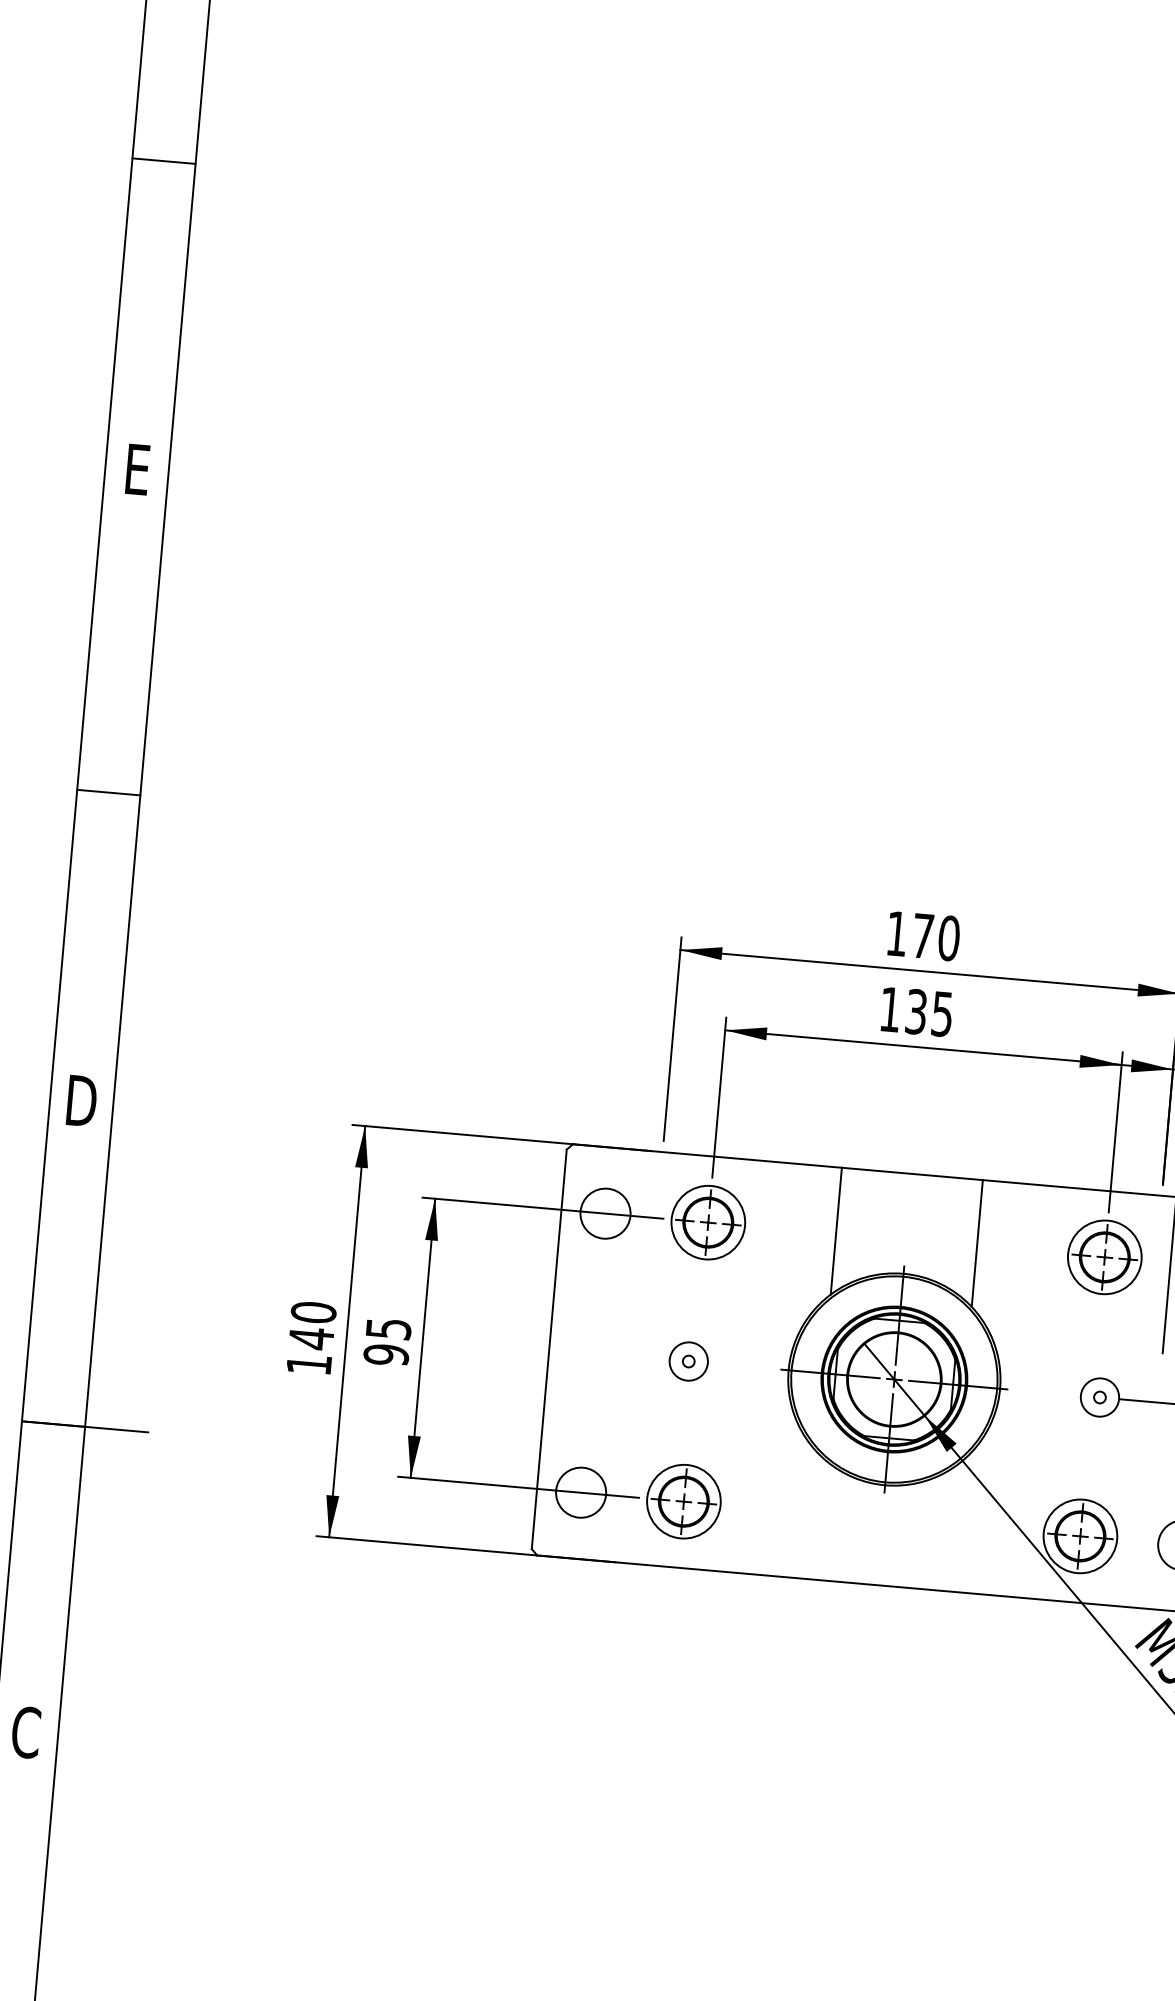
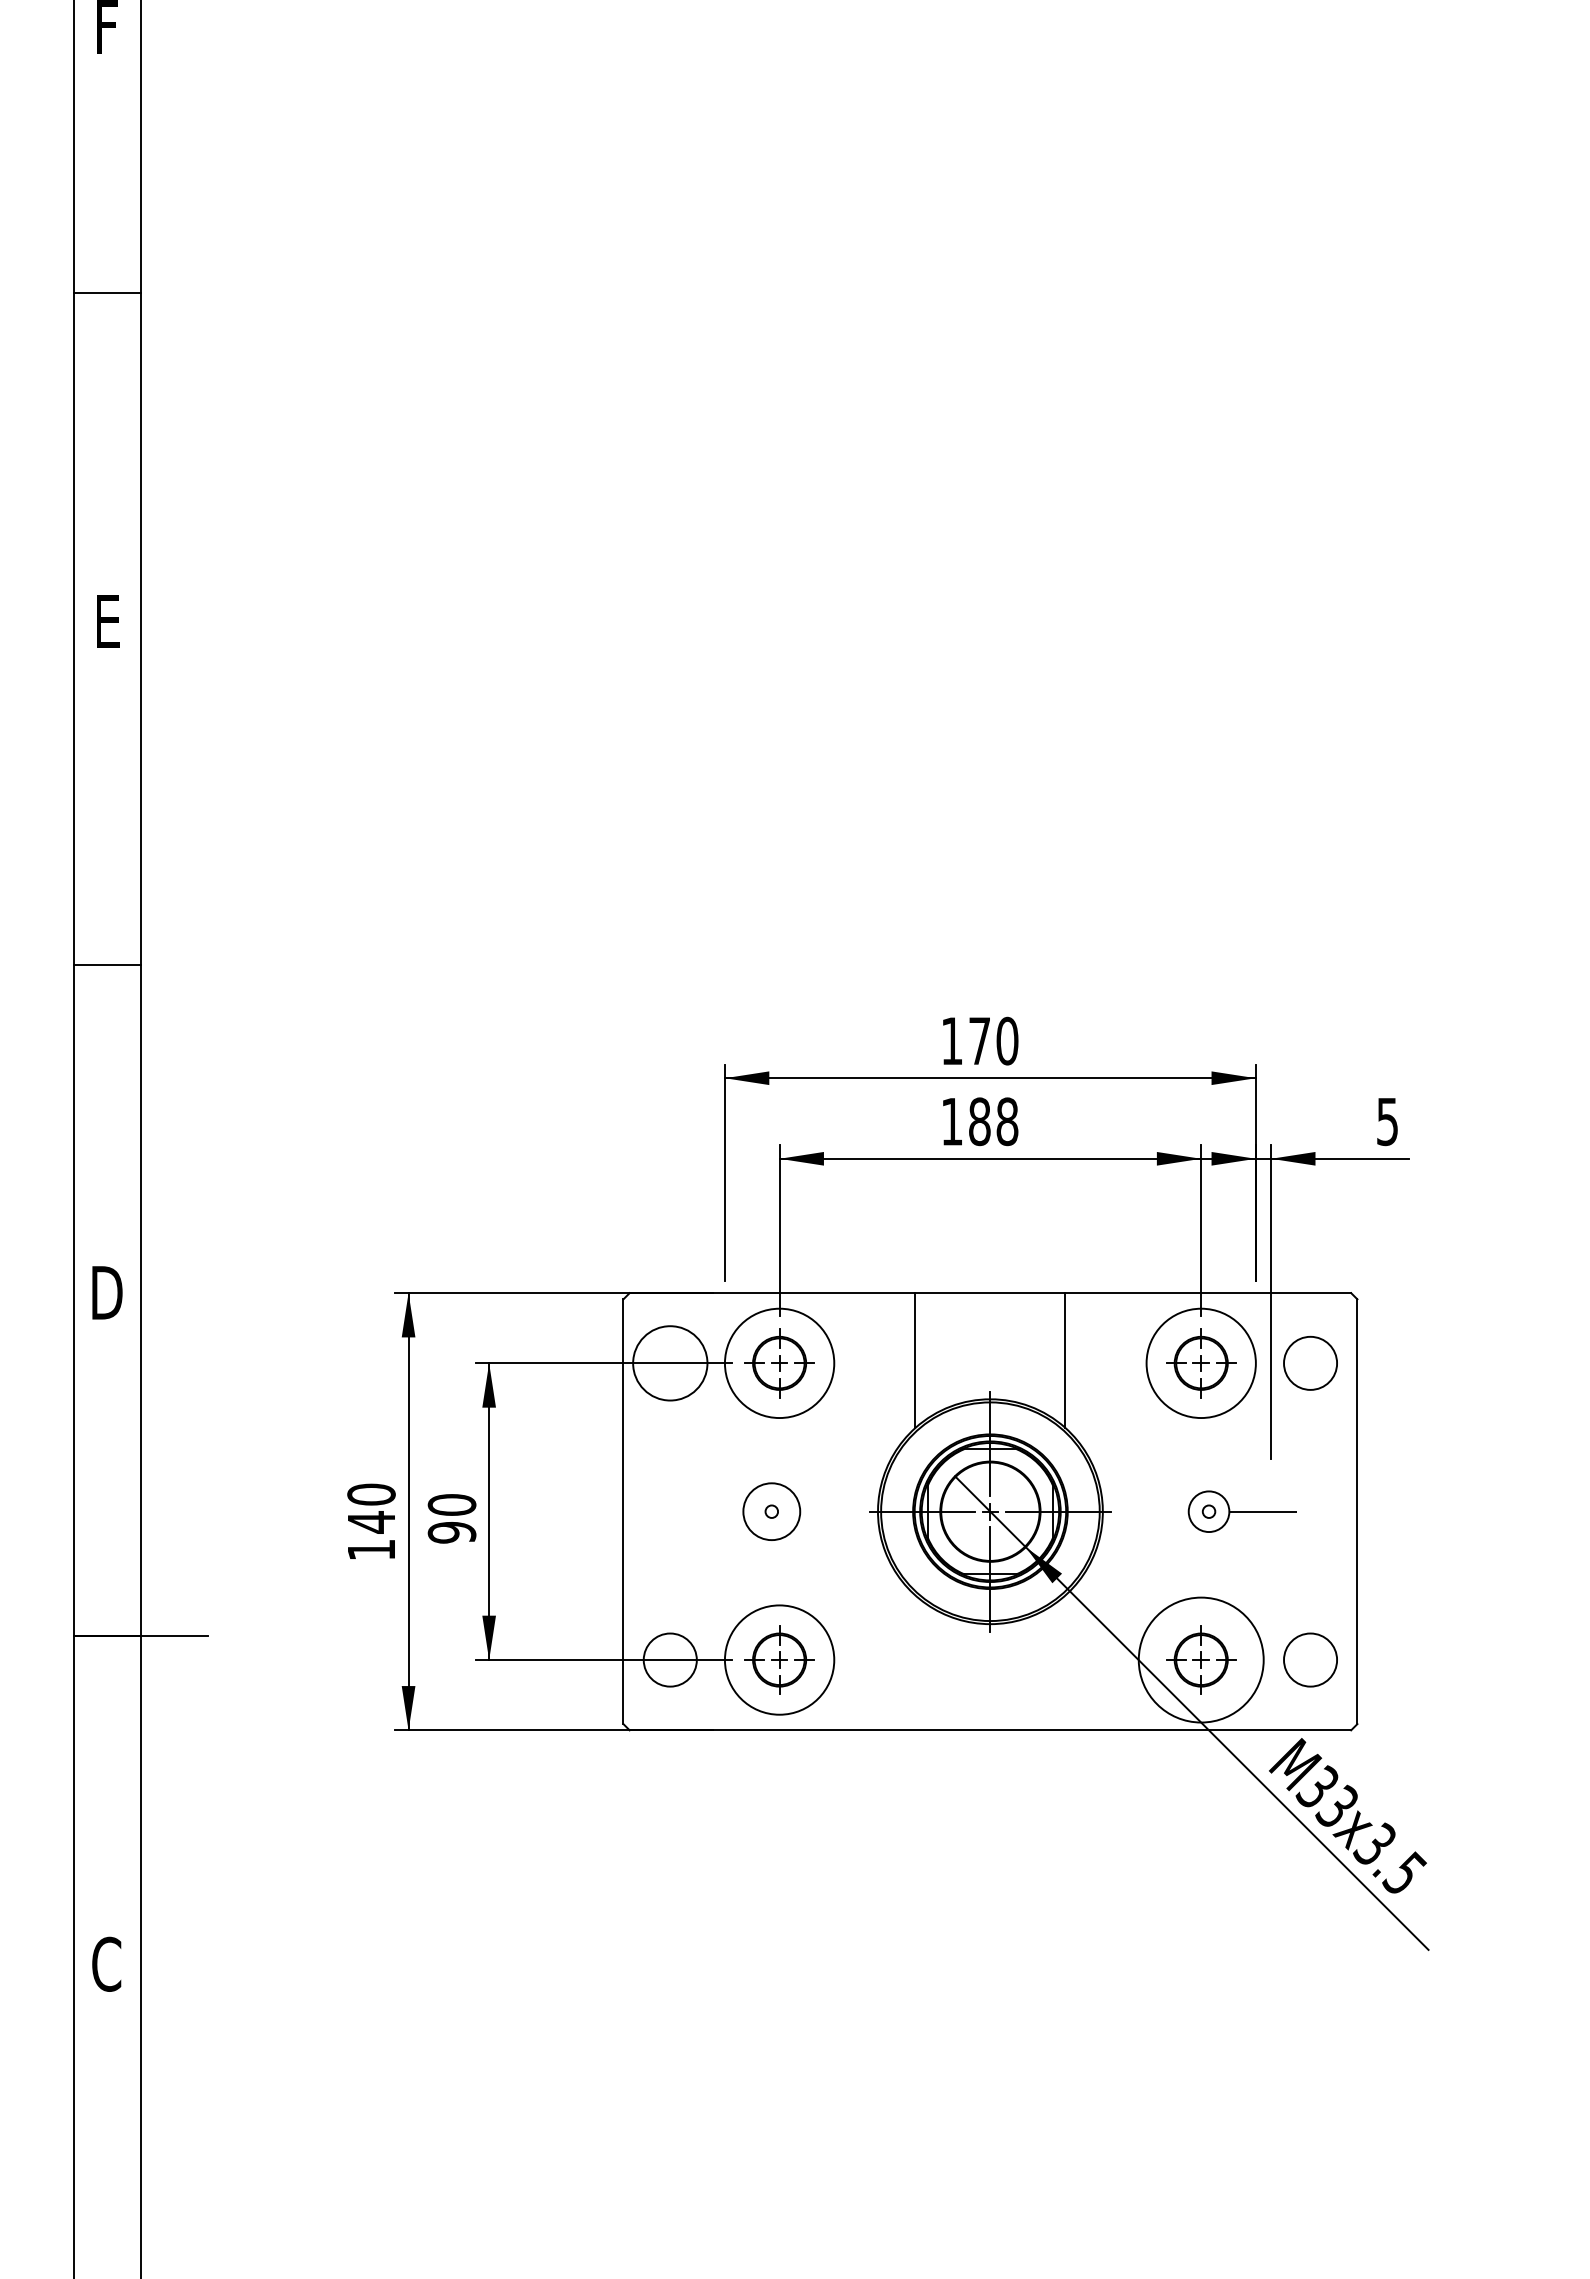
text: (929, 1012) -> (993, 1121), 135 -> 188
circle: (604, 1212) -> (669, 1362), size x1.4
circle: (708, 1222) -> (779, 1363), size x1.4
circle: (1105, 1257) -> (1201, 1363), size x1.4
text: (388, 1328) -> (451, 1504), 95 -> 90
circle: (688, 1361) -> (771, 1511), size x1.4
circle: (683, 1502) -> (779, 1660), size x1.4
circle: (1080, 1536) -> (1201, 1660), size x1.6

